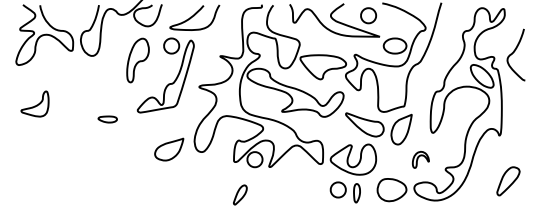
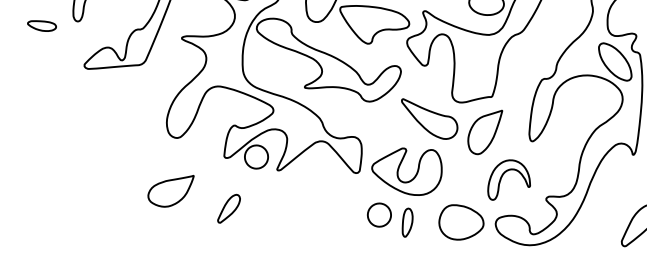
part: (107, 119) -> (41, 25), moved
part: (169, 149) -> (171, 190), moved
part: (420, 159) -> (509, 180), size x1.67

